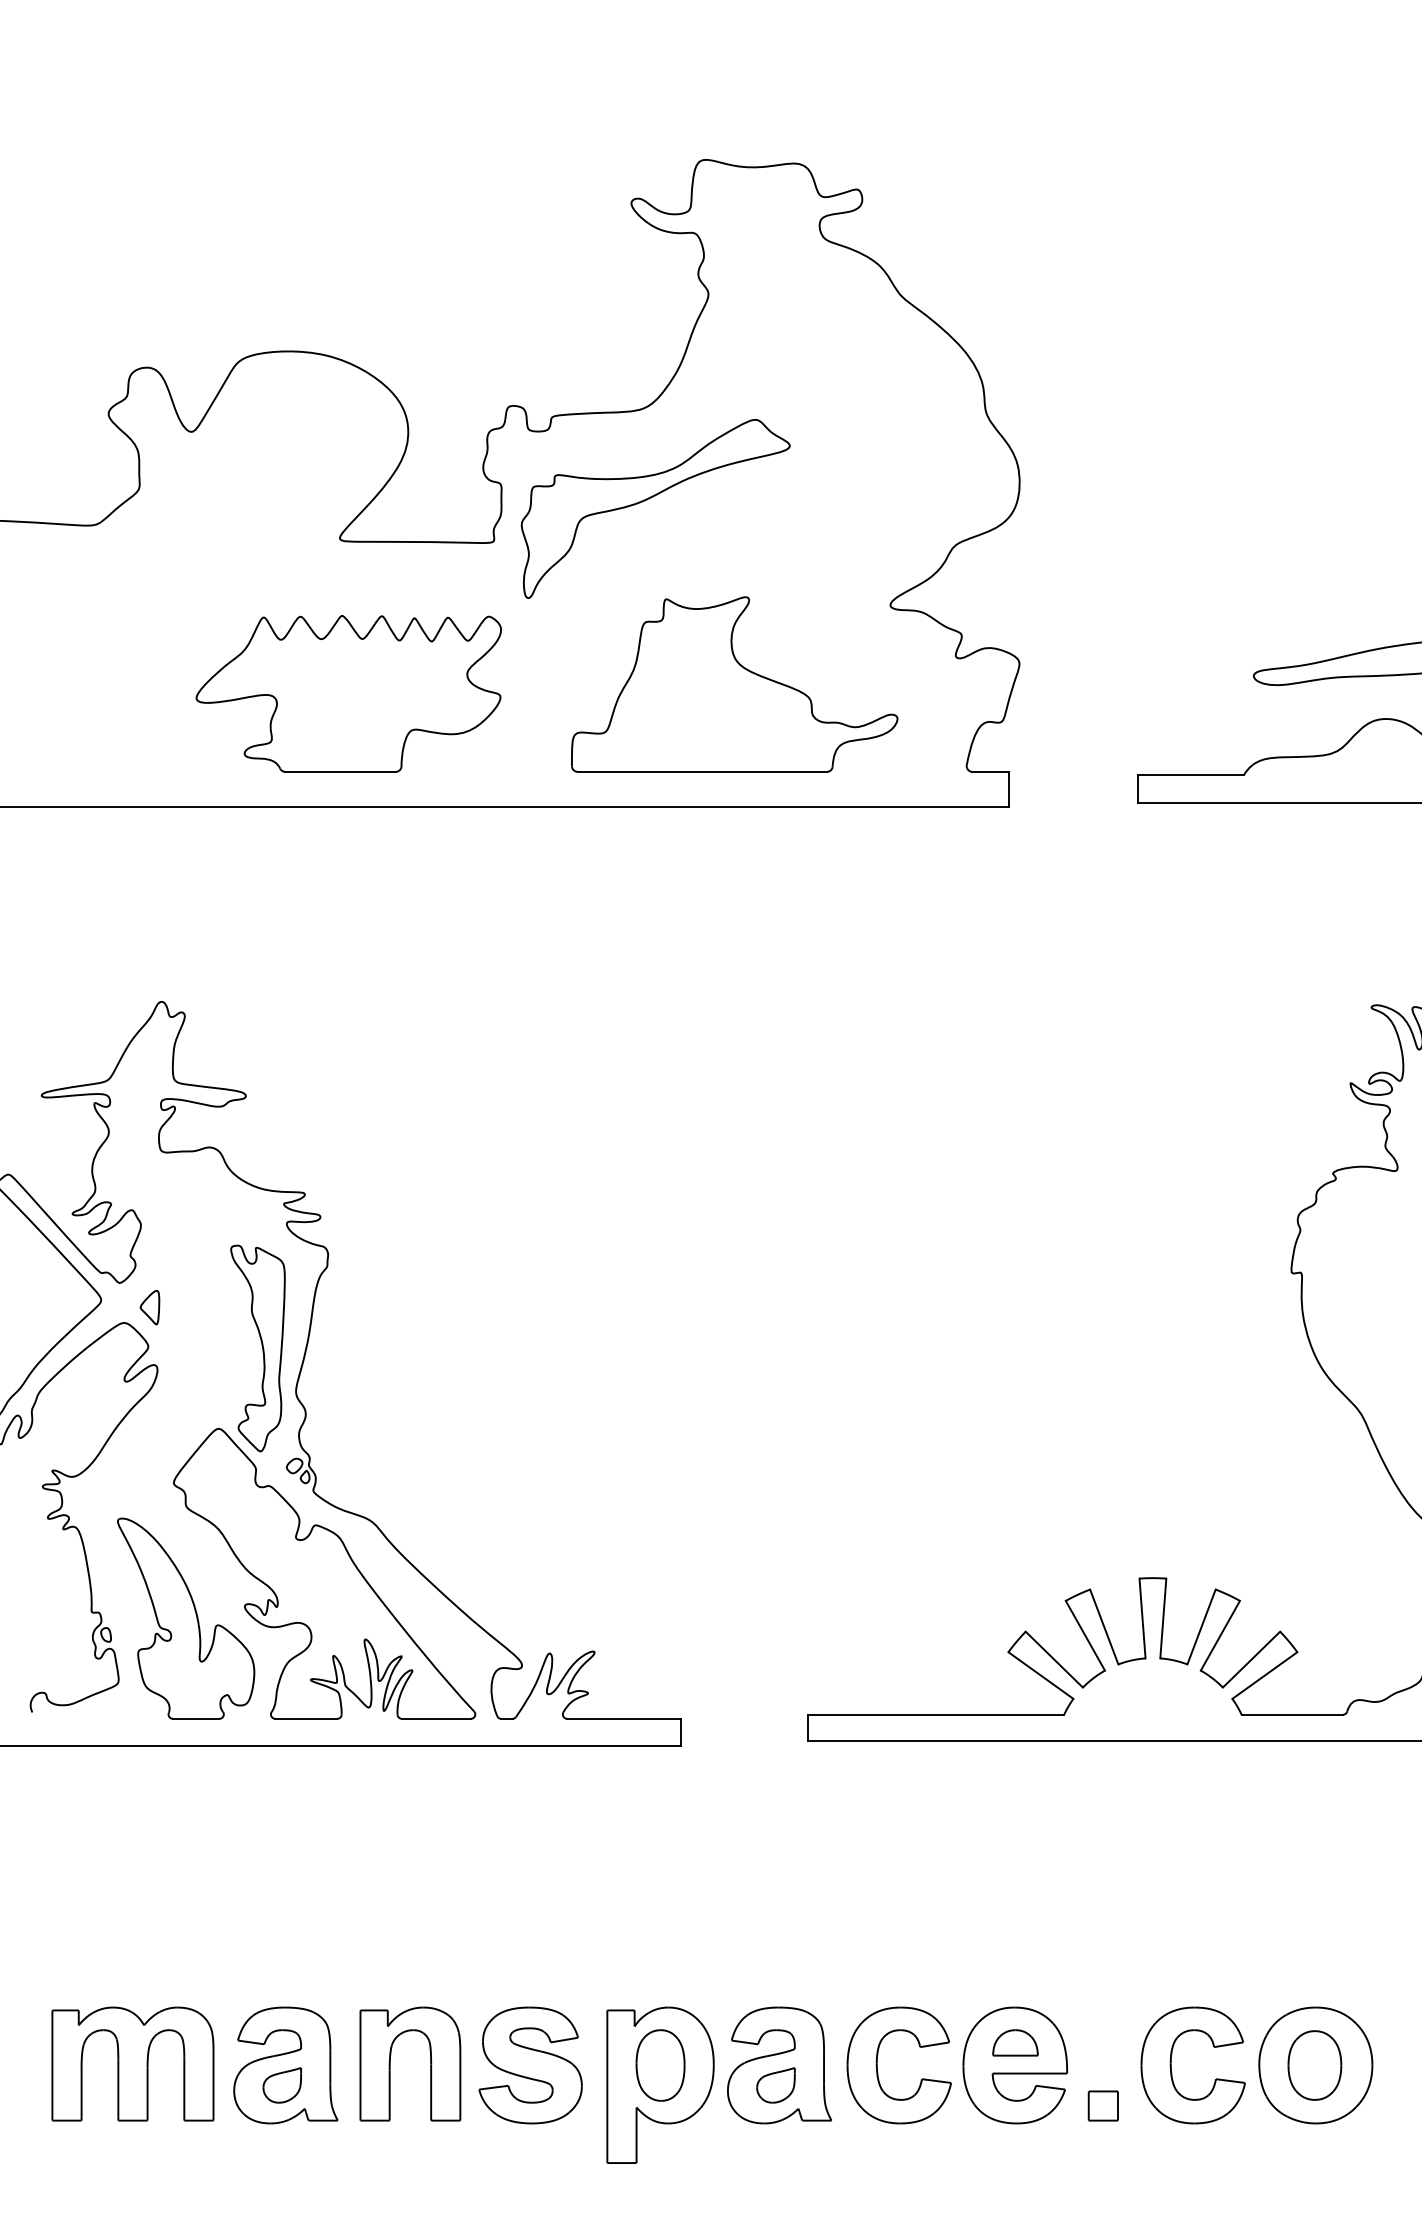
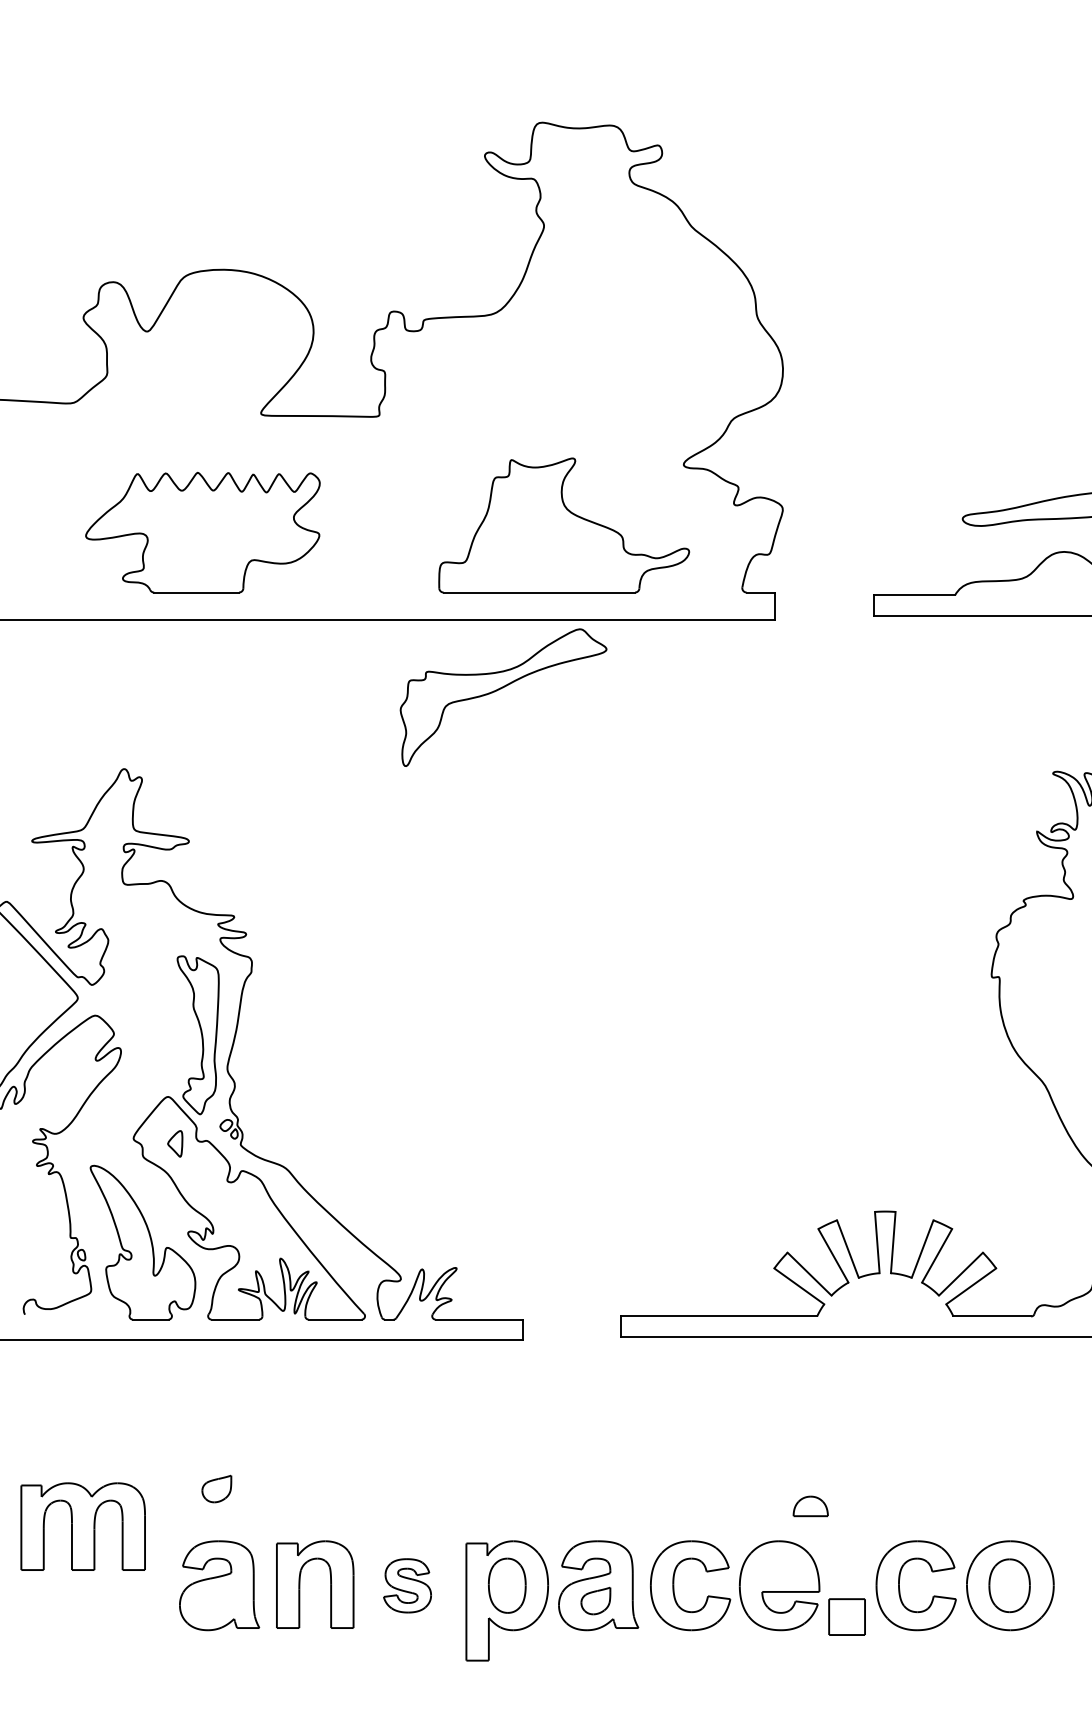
part: (650, 499) -> (499, 690), moved
part: (348, 693) -> (202, 532), moved
part: (150, 1307) -> (175, 1143), moved
part: (1015, 2043) -> (810, 1506), moved
part: (132, 2063) -> (82, 1526), moved
part: (530, 2065) -> (407, 1585), size x0.6
part: (281, 2084) -> (216, 1488), moved
part: (1103, 2105) -> (847, 1616), size x1.6

